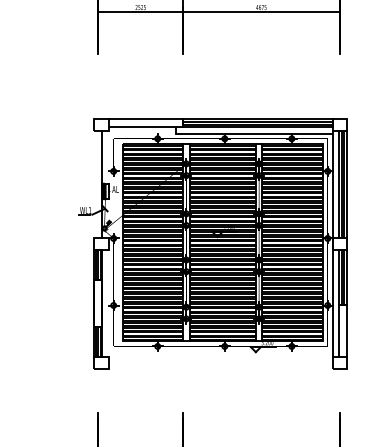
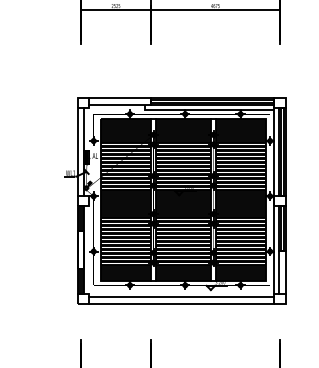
line: (94, 184) -> (77, 151), added
line: (220, 360) -> (181, 296), added
line: (220, 368) -> (181, 303), added

